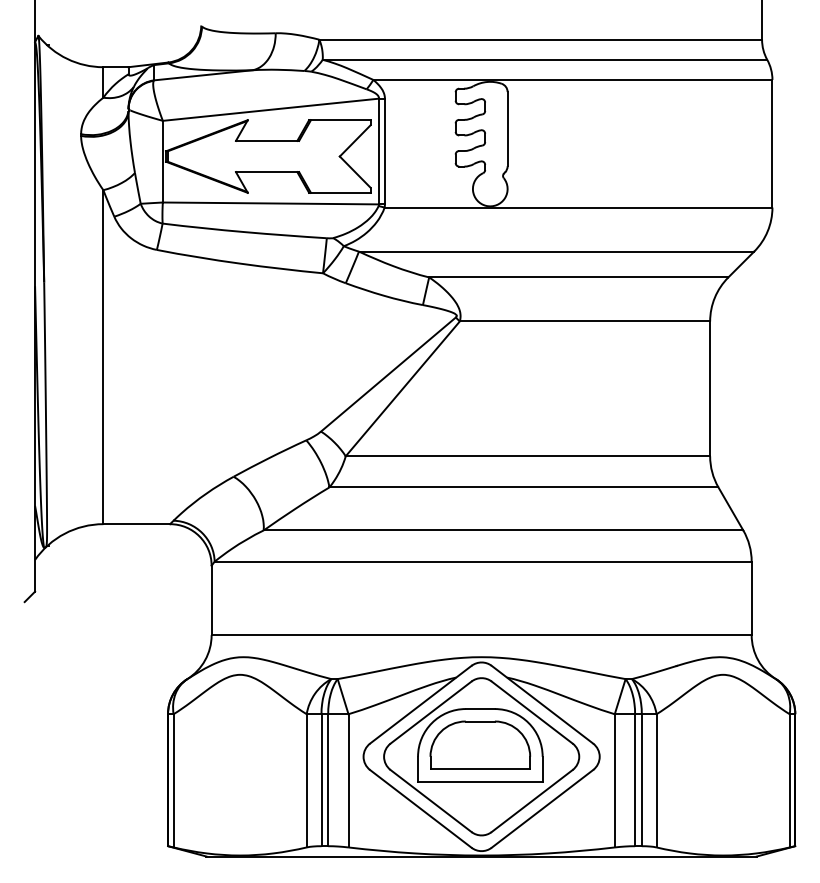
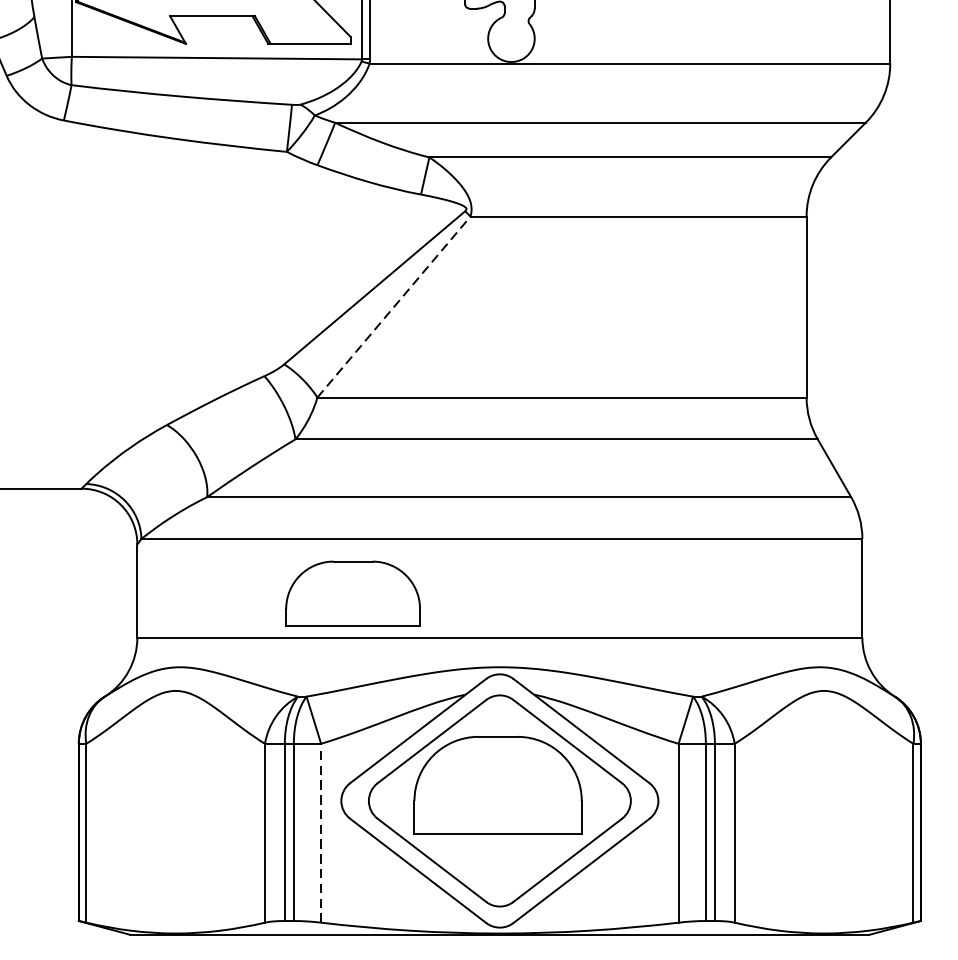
line: (403, 388) -> (394, 306), solid -> dashed
part: (480, 744) -> (353, 592), moved
line: (348, 780) -> (321, 832), solid -> dashed

